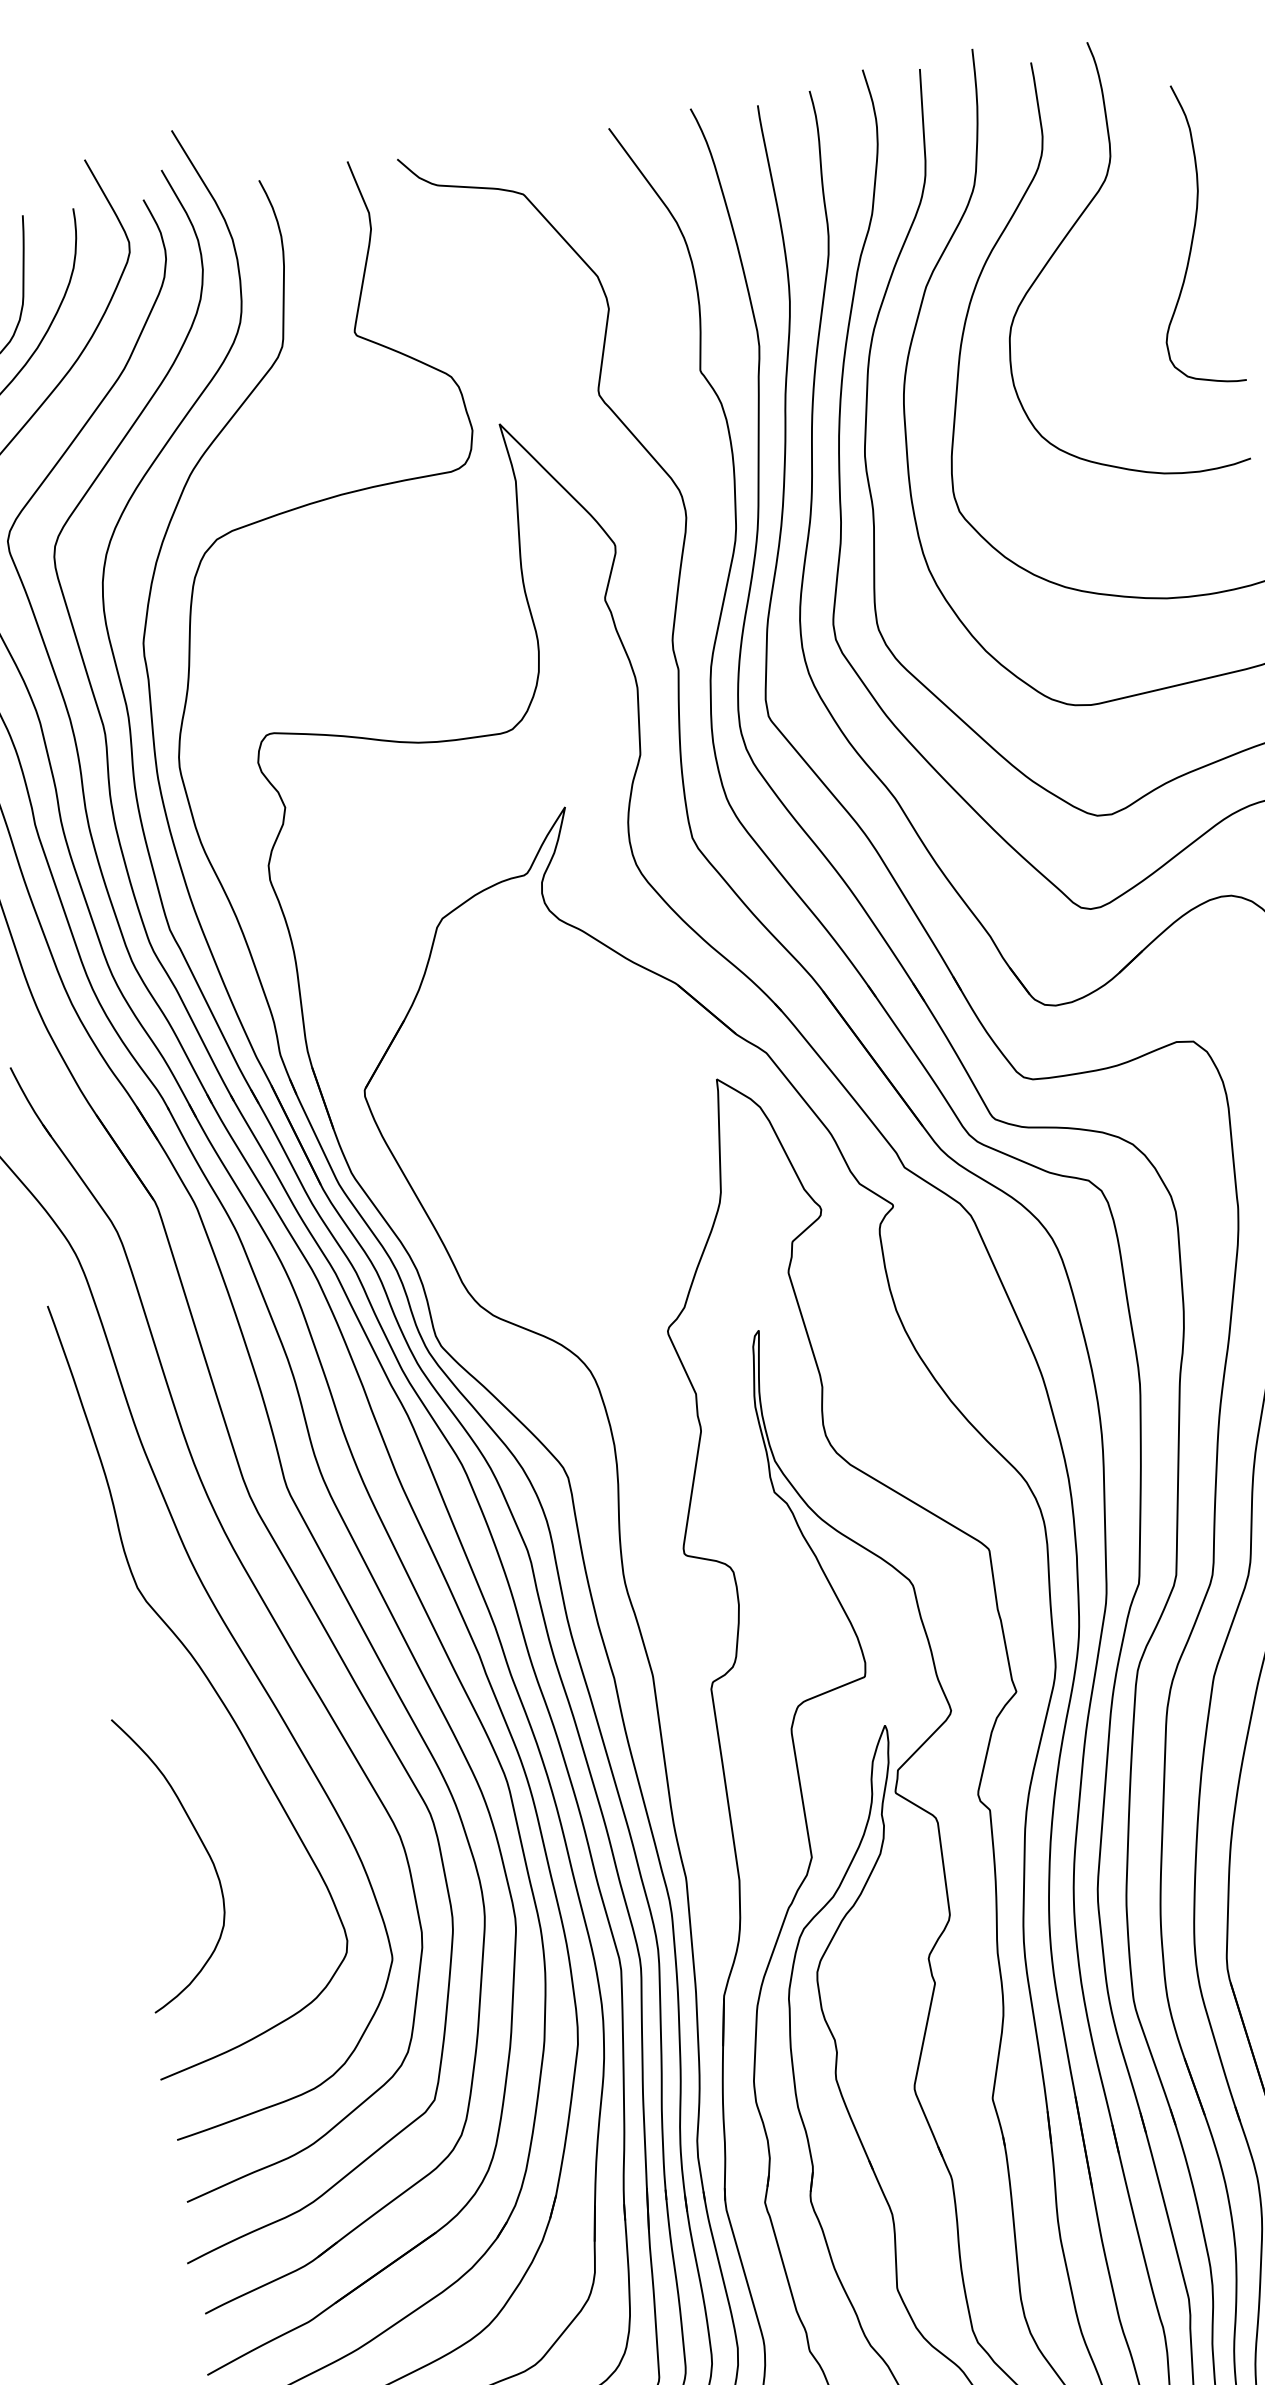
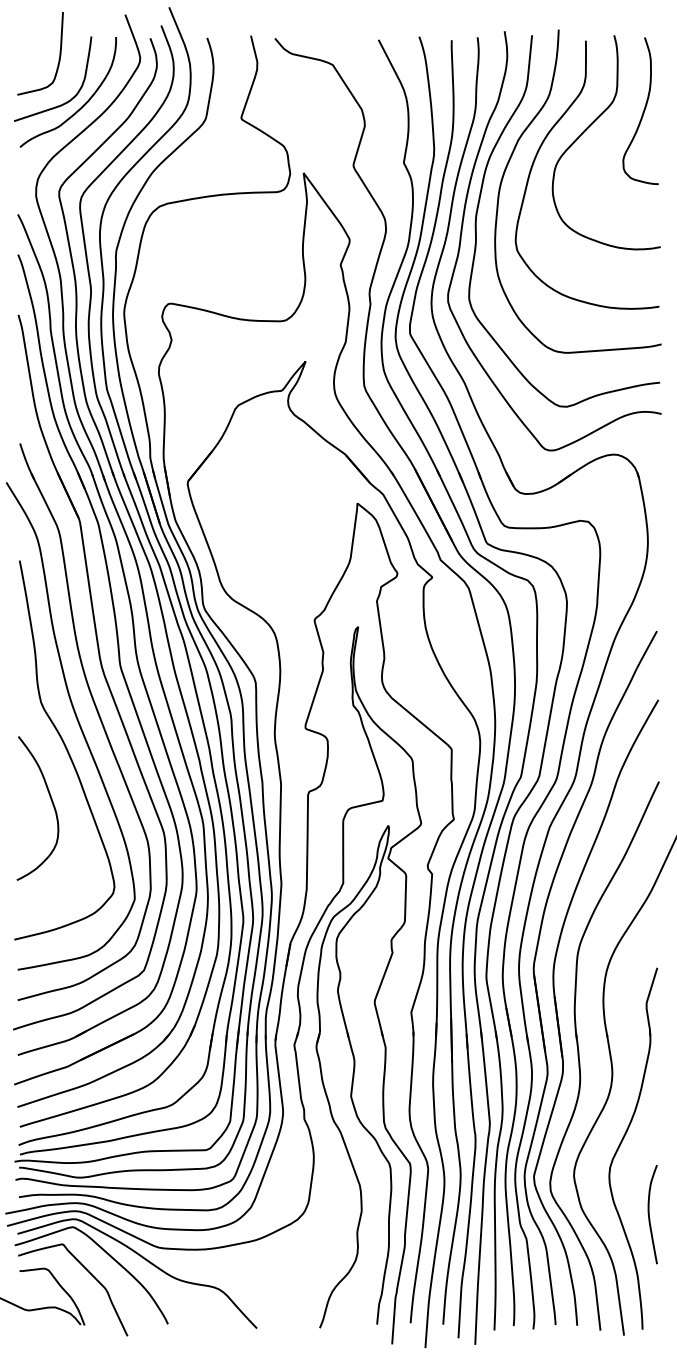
curve: (1190, 239) -> (642, 112), moved
curve: (200, 1843) -> (51, 802), moved

